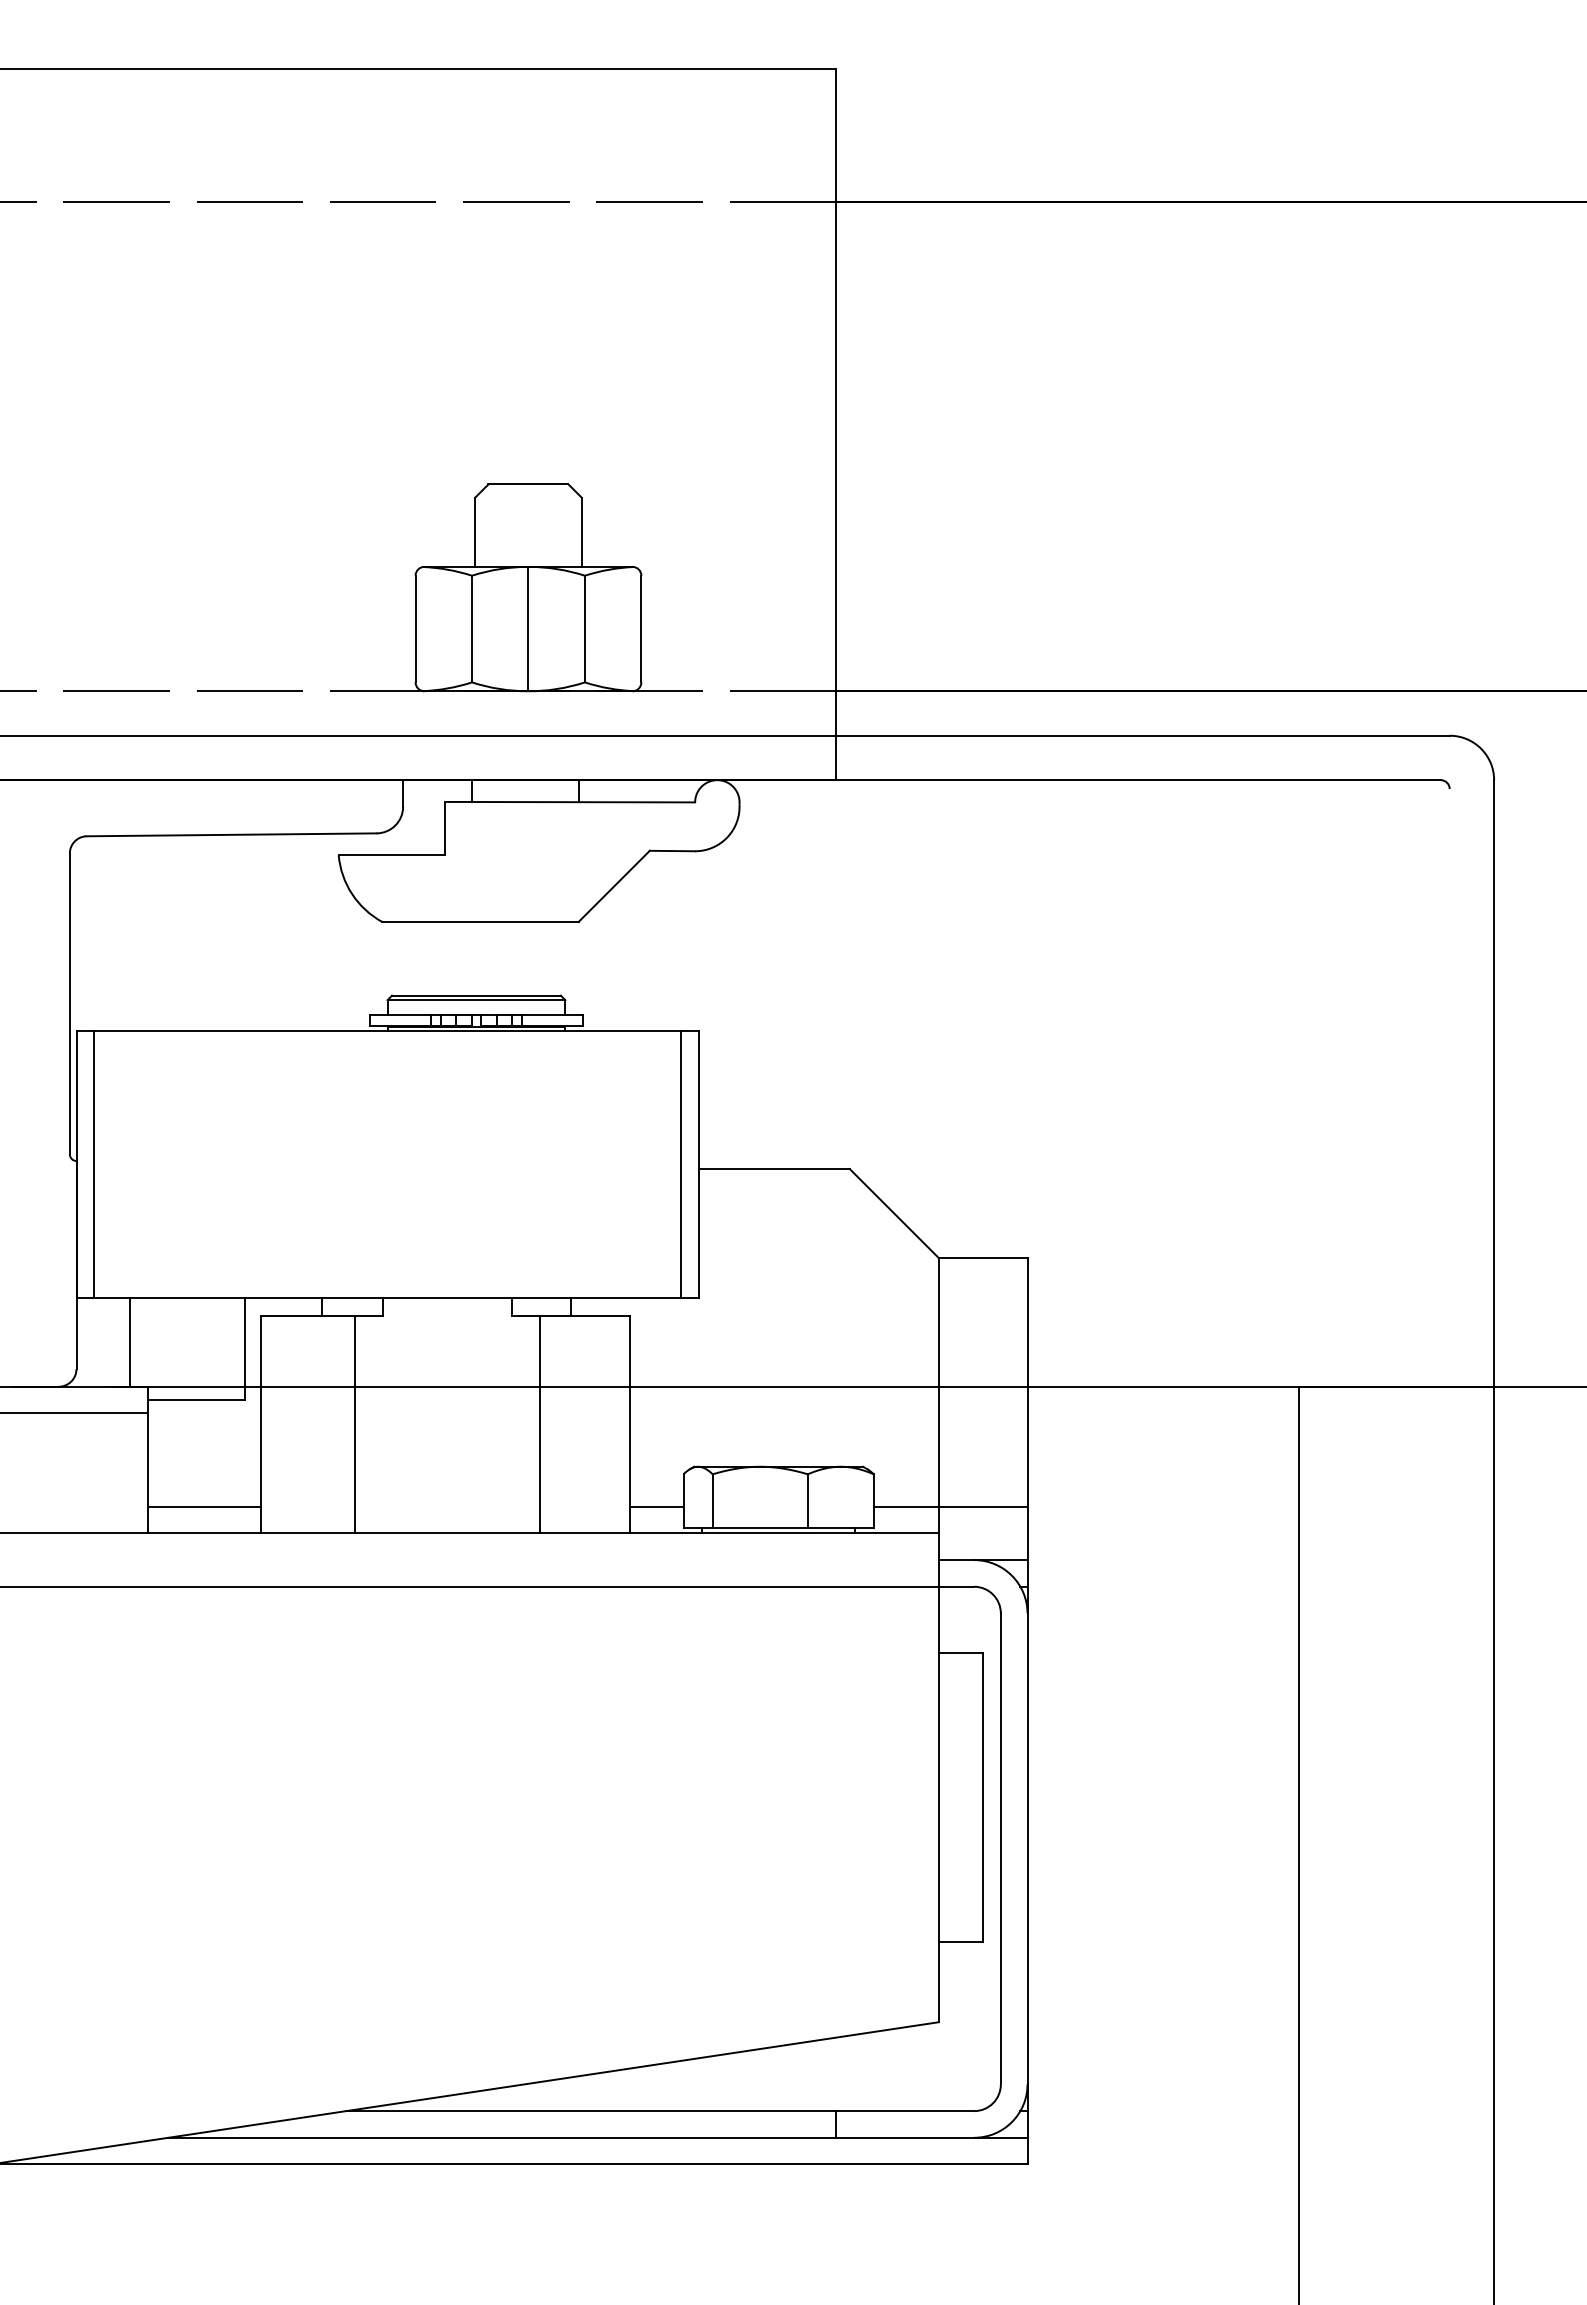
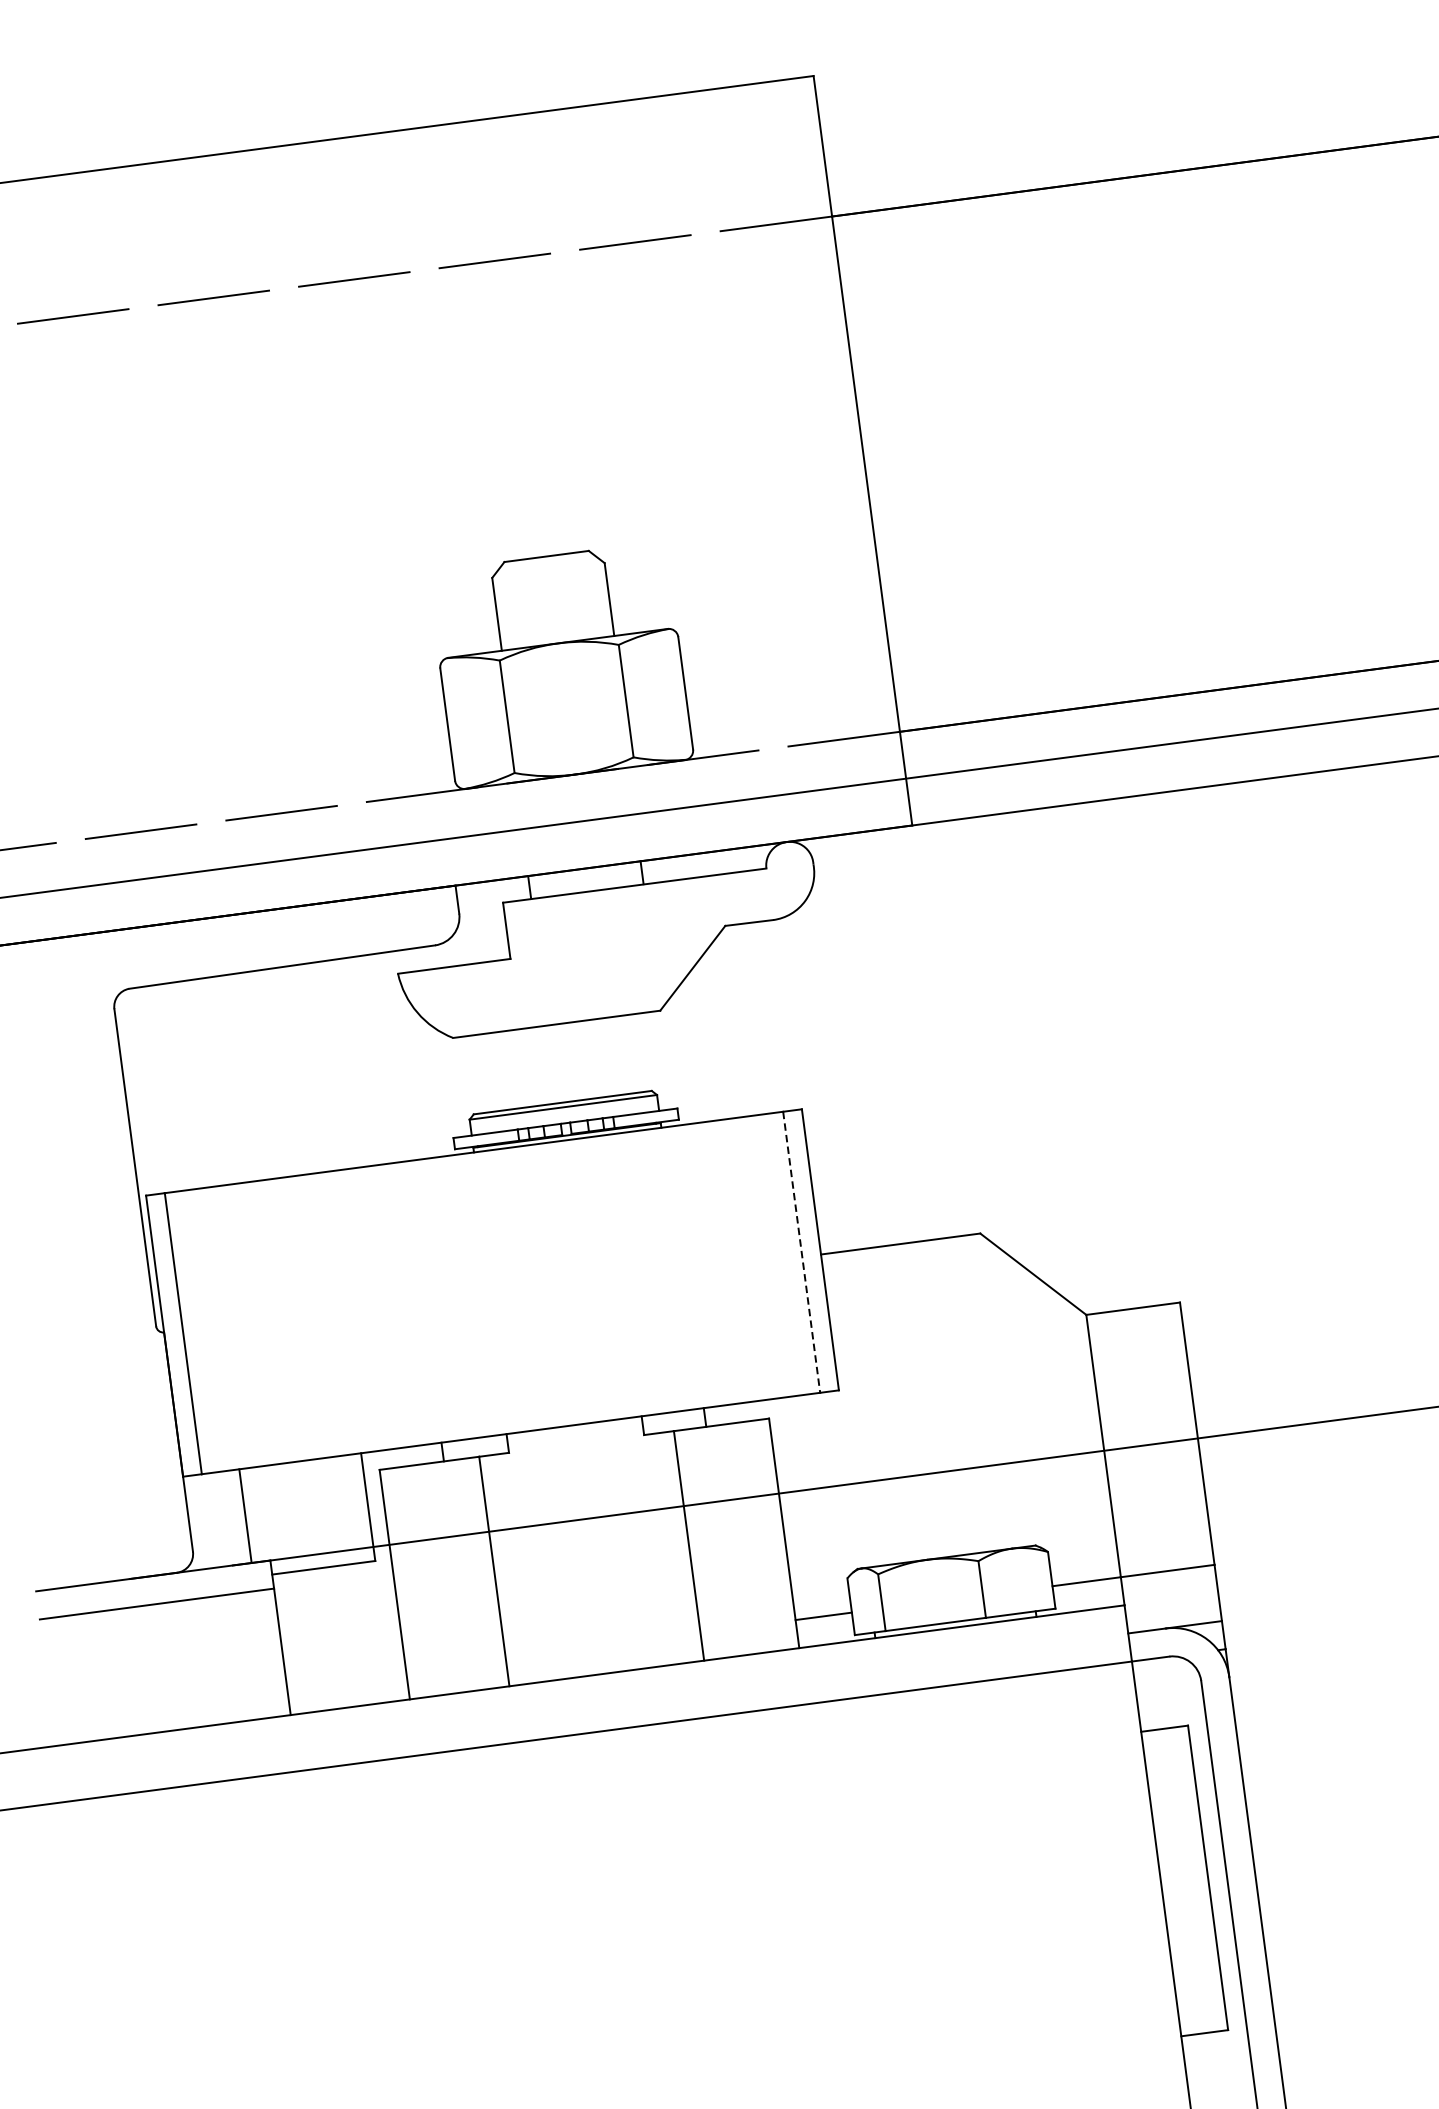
line: (528, 628) -> (566, 708), removed
line: (680, 1165) -> (801, 1253), solid -> dashed
line: (203, 1506) -> (345, 1678), removed

